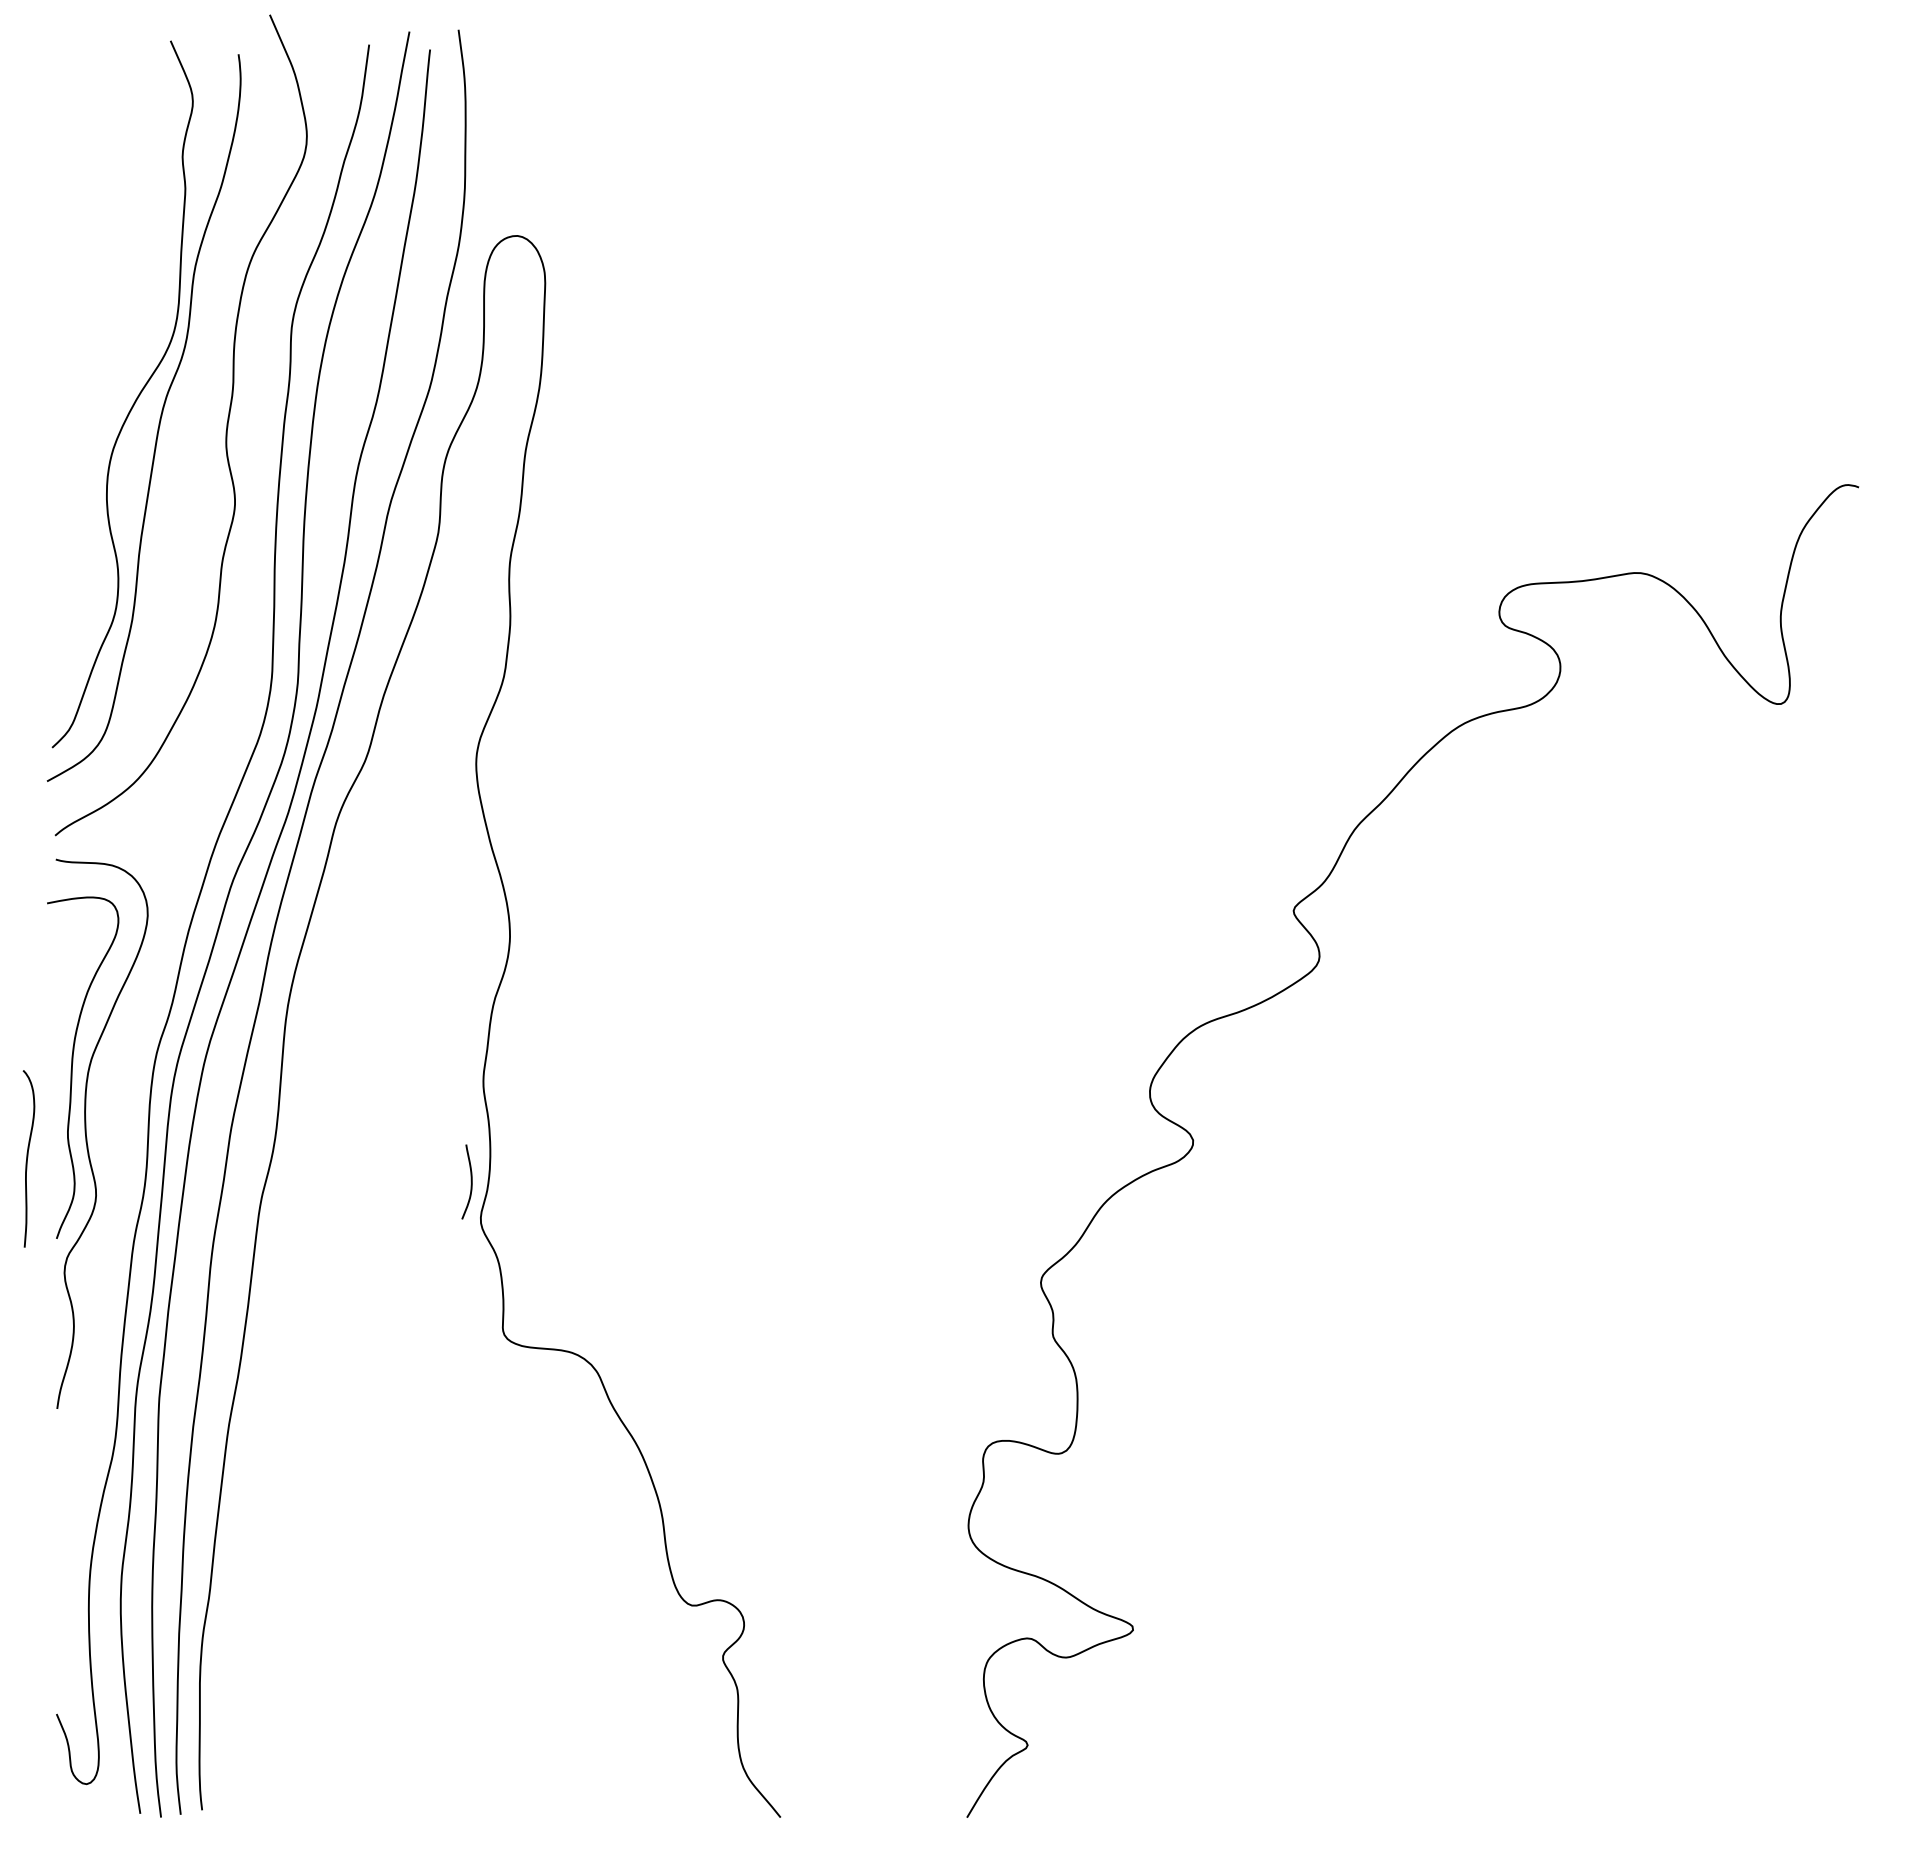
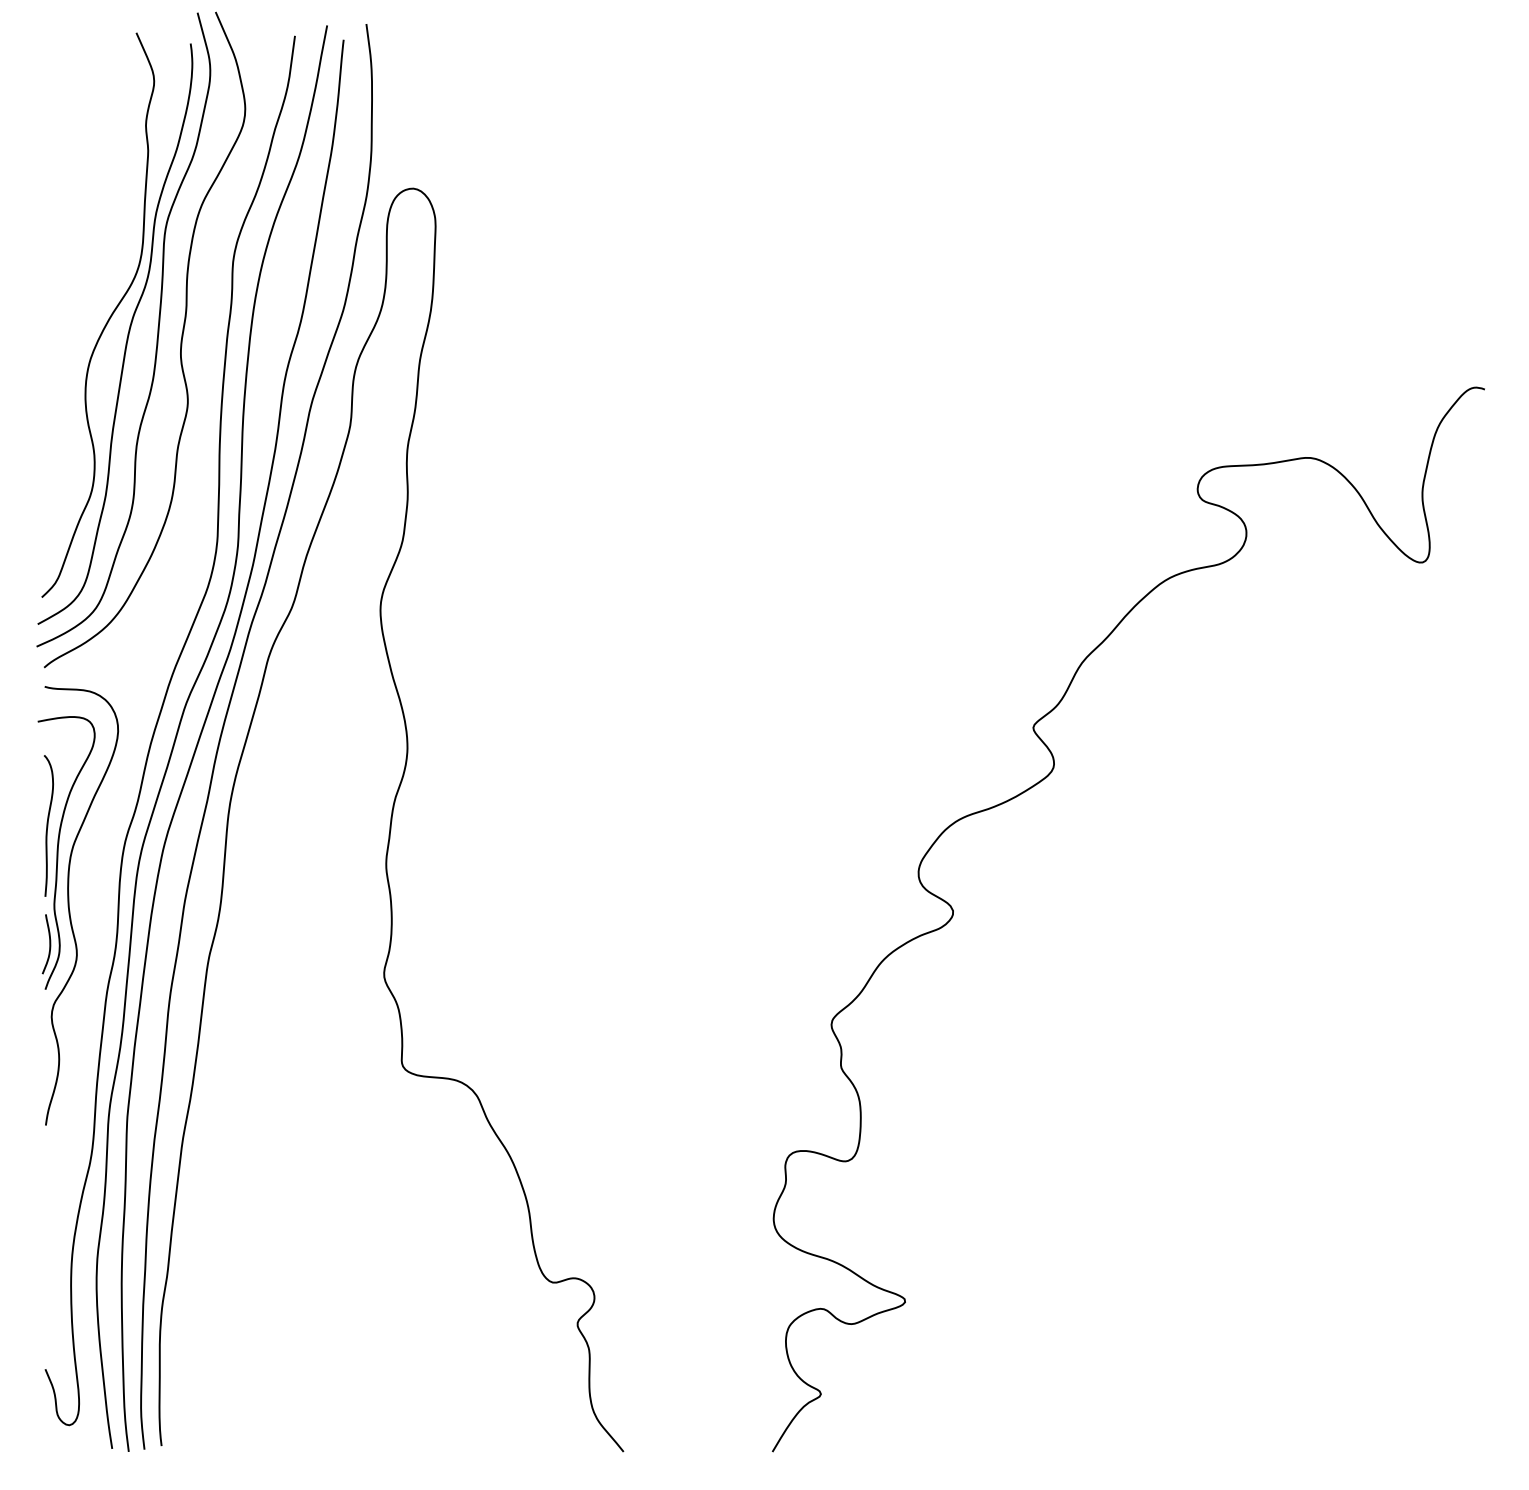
curve: (196, 418) -> (157, 334), added
curve: (28, 1157) -> (48, 824), moved
curve: (470, 1181) -> (49, 943), moved

